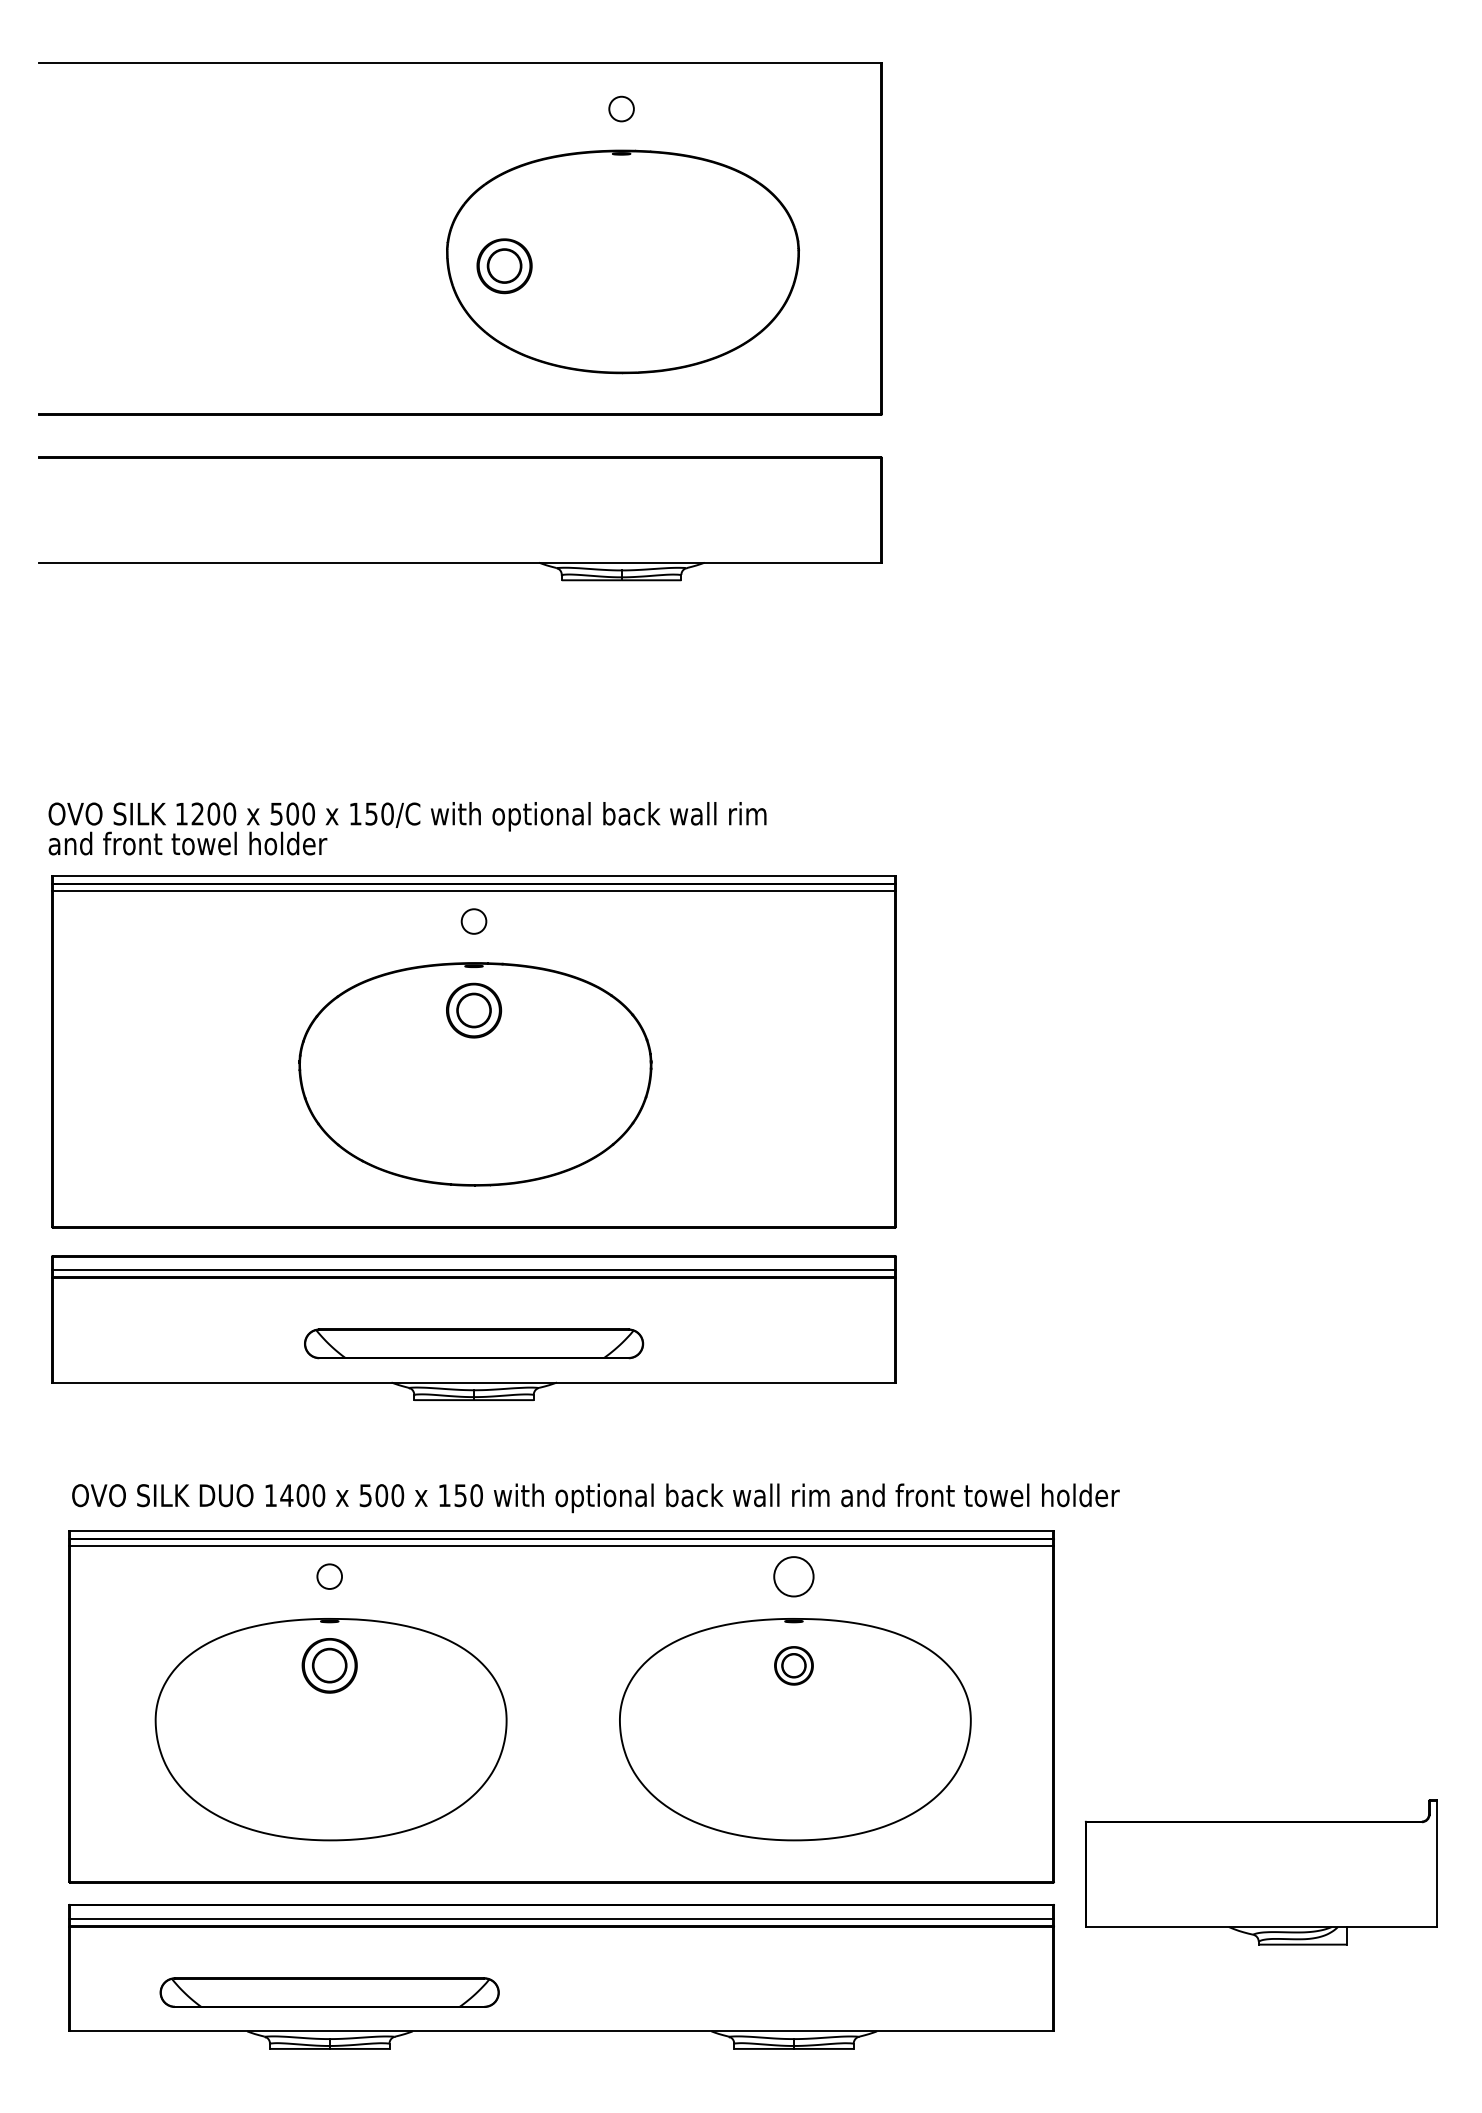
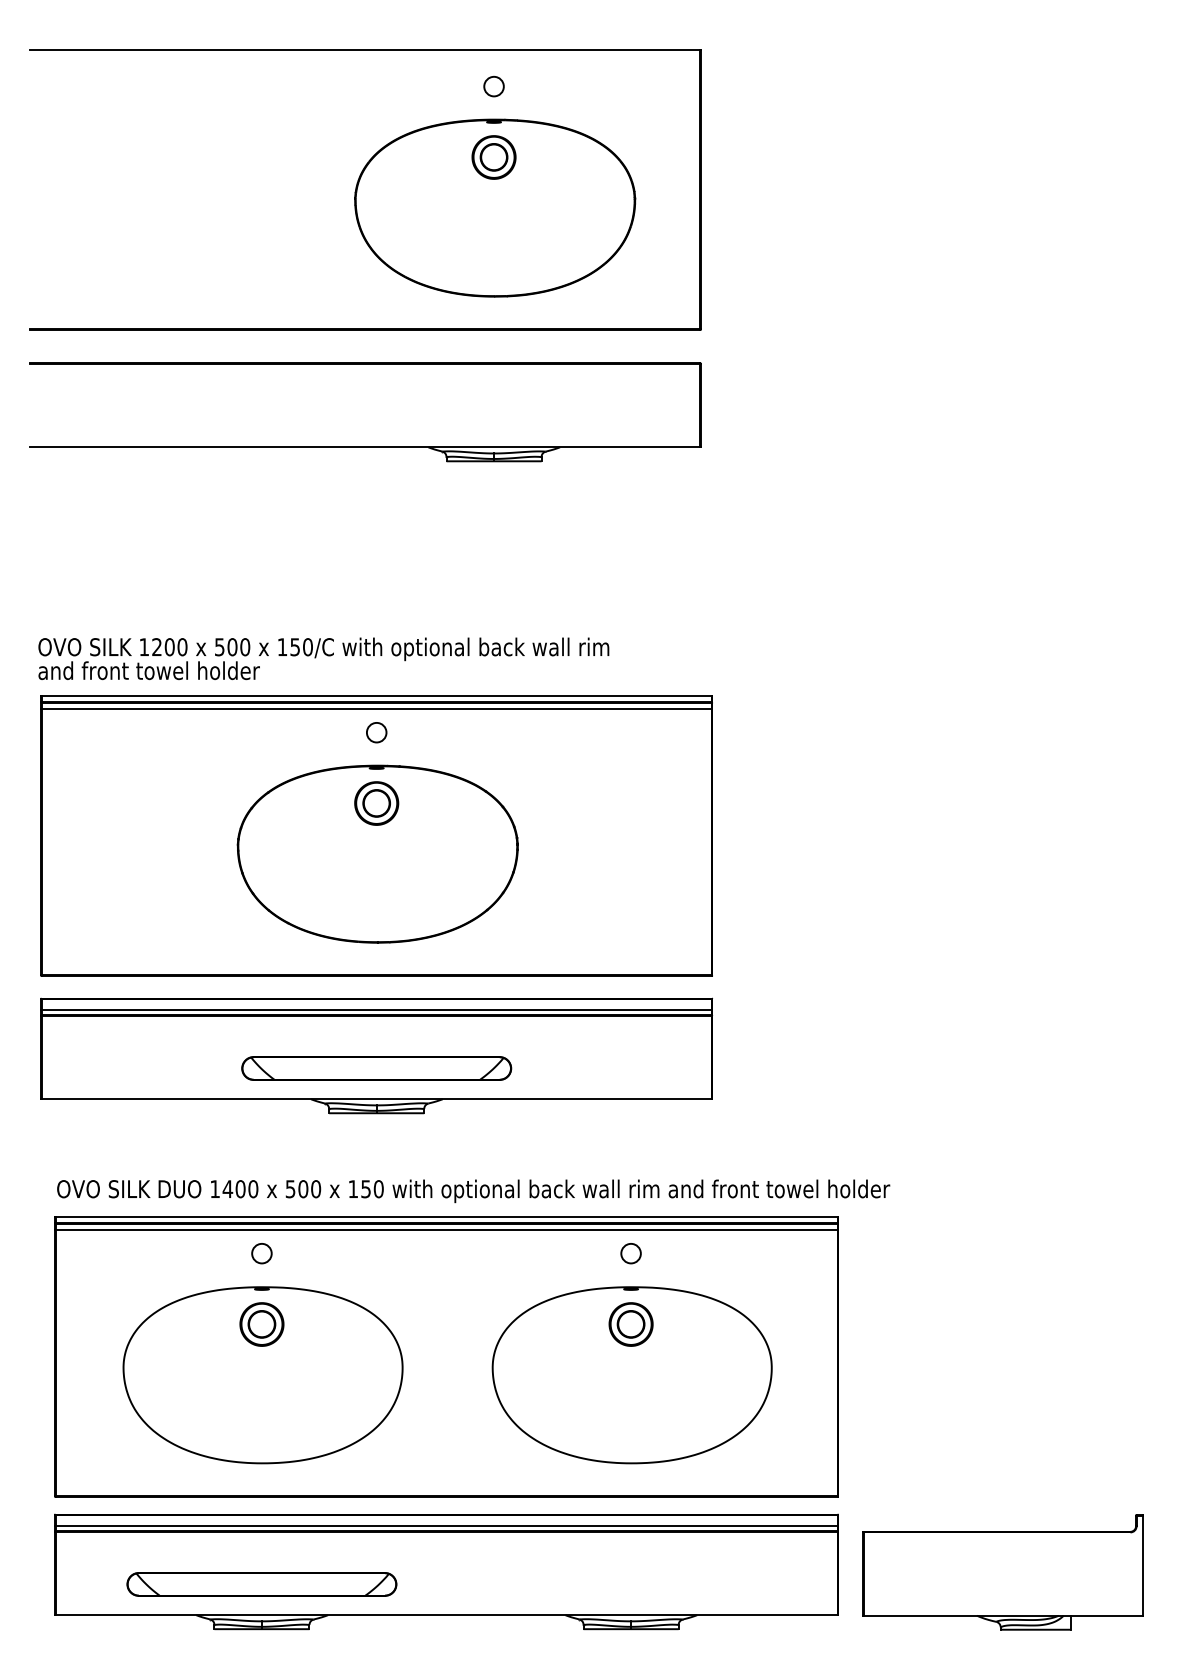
part: (504, 266) -> (493, 157), moved
circle: (793, 1576) -> (630, 1253), size x0.62
part: (793, 1665) -> (630, 1324), size x1.43
part: (1261, 1872) -> (1002, 1572), moved

